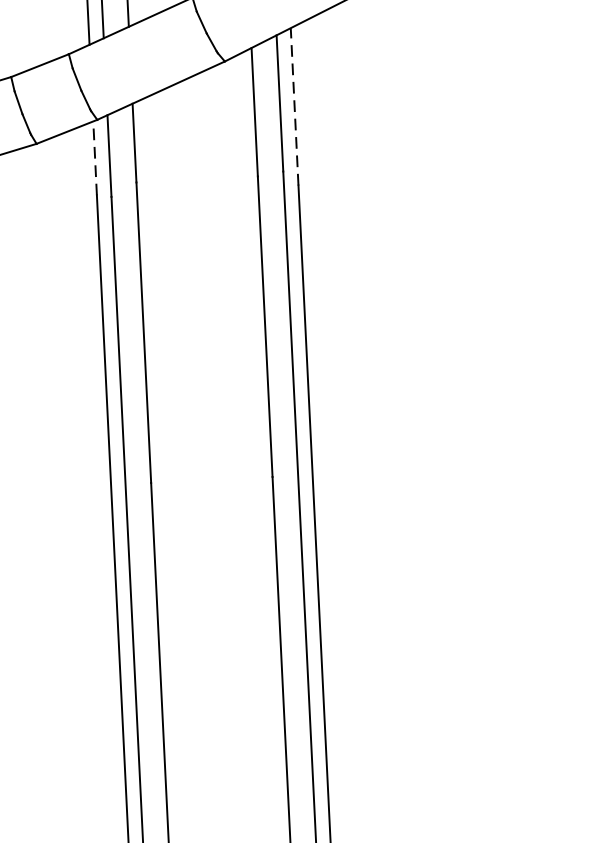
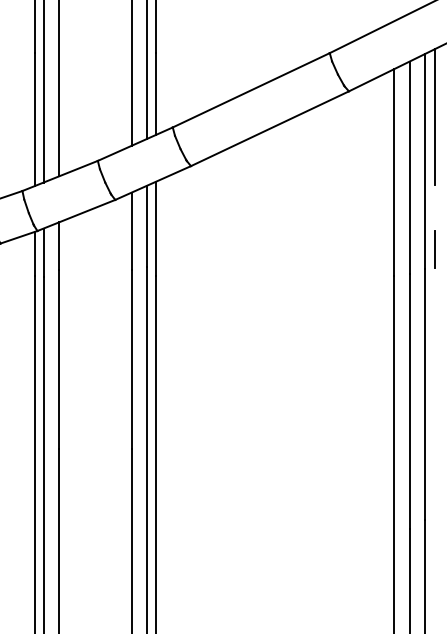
line: (294, 106) -> (155, 228), dashed -> solid
line: (95, 157) -> (35, 253), dashed -> solid

